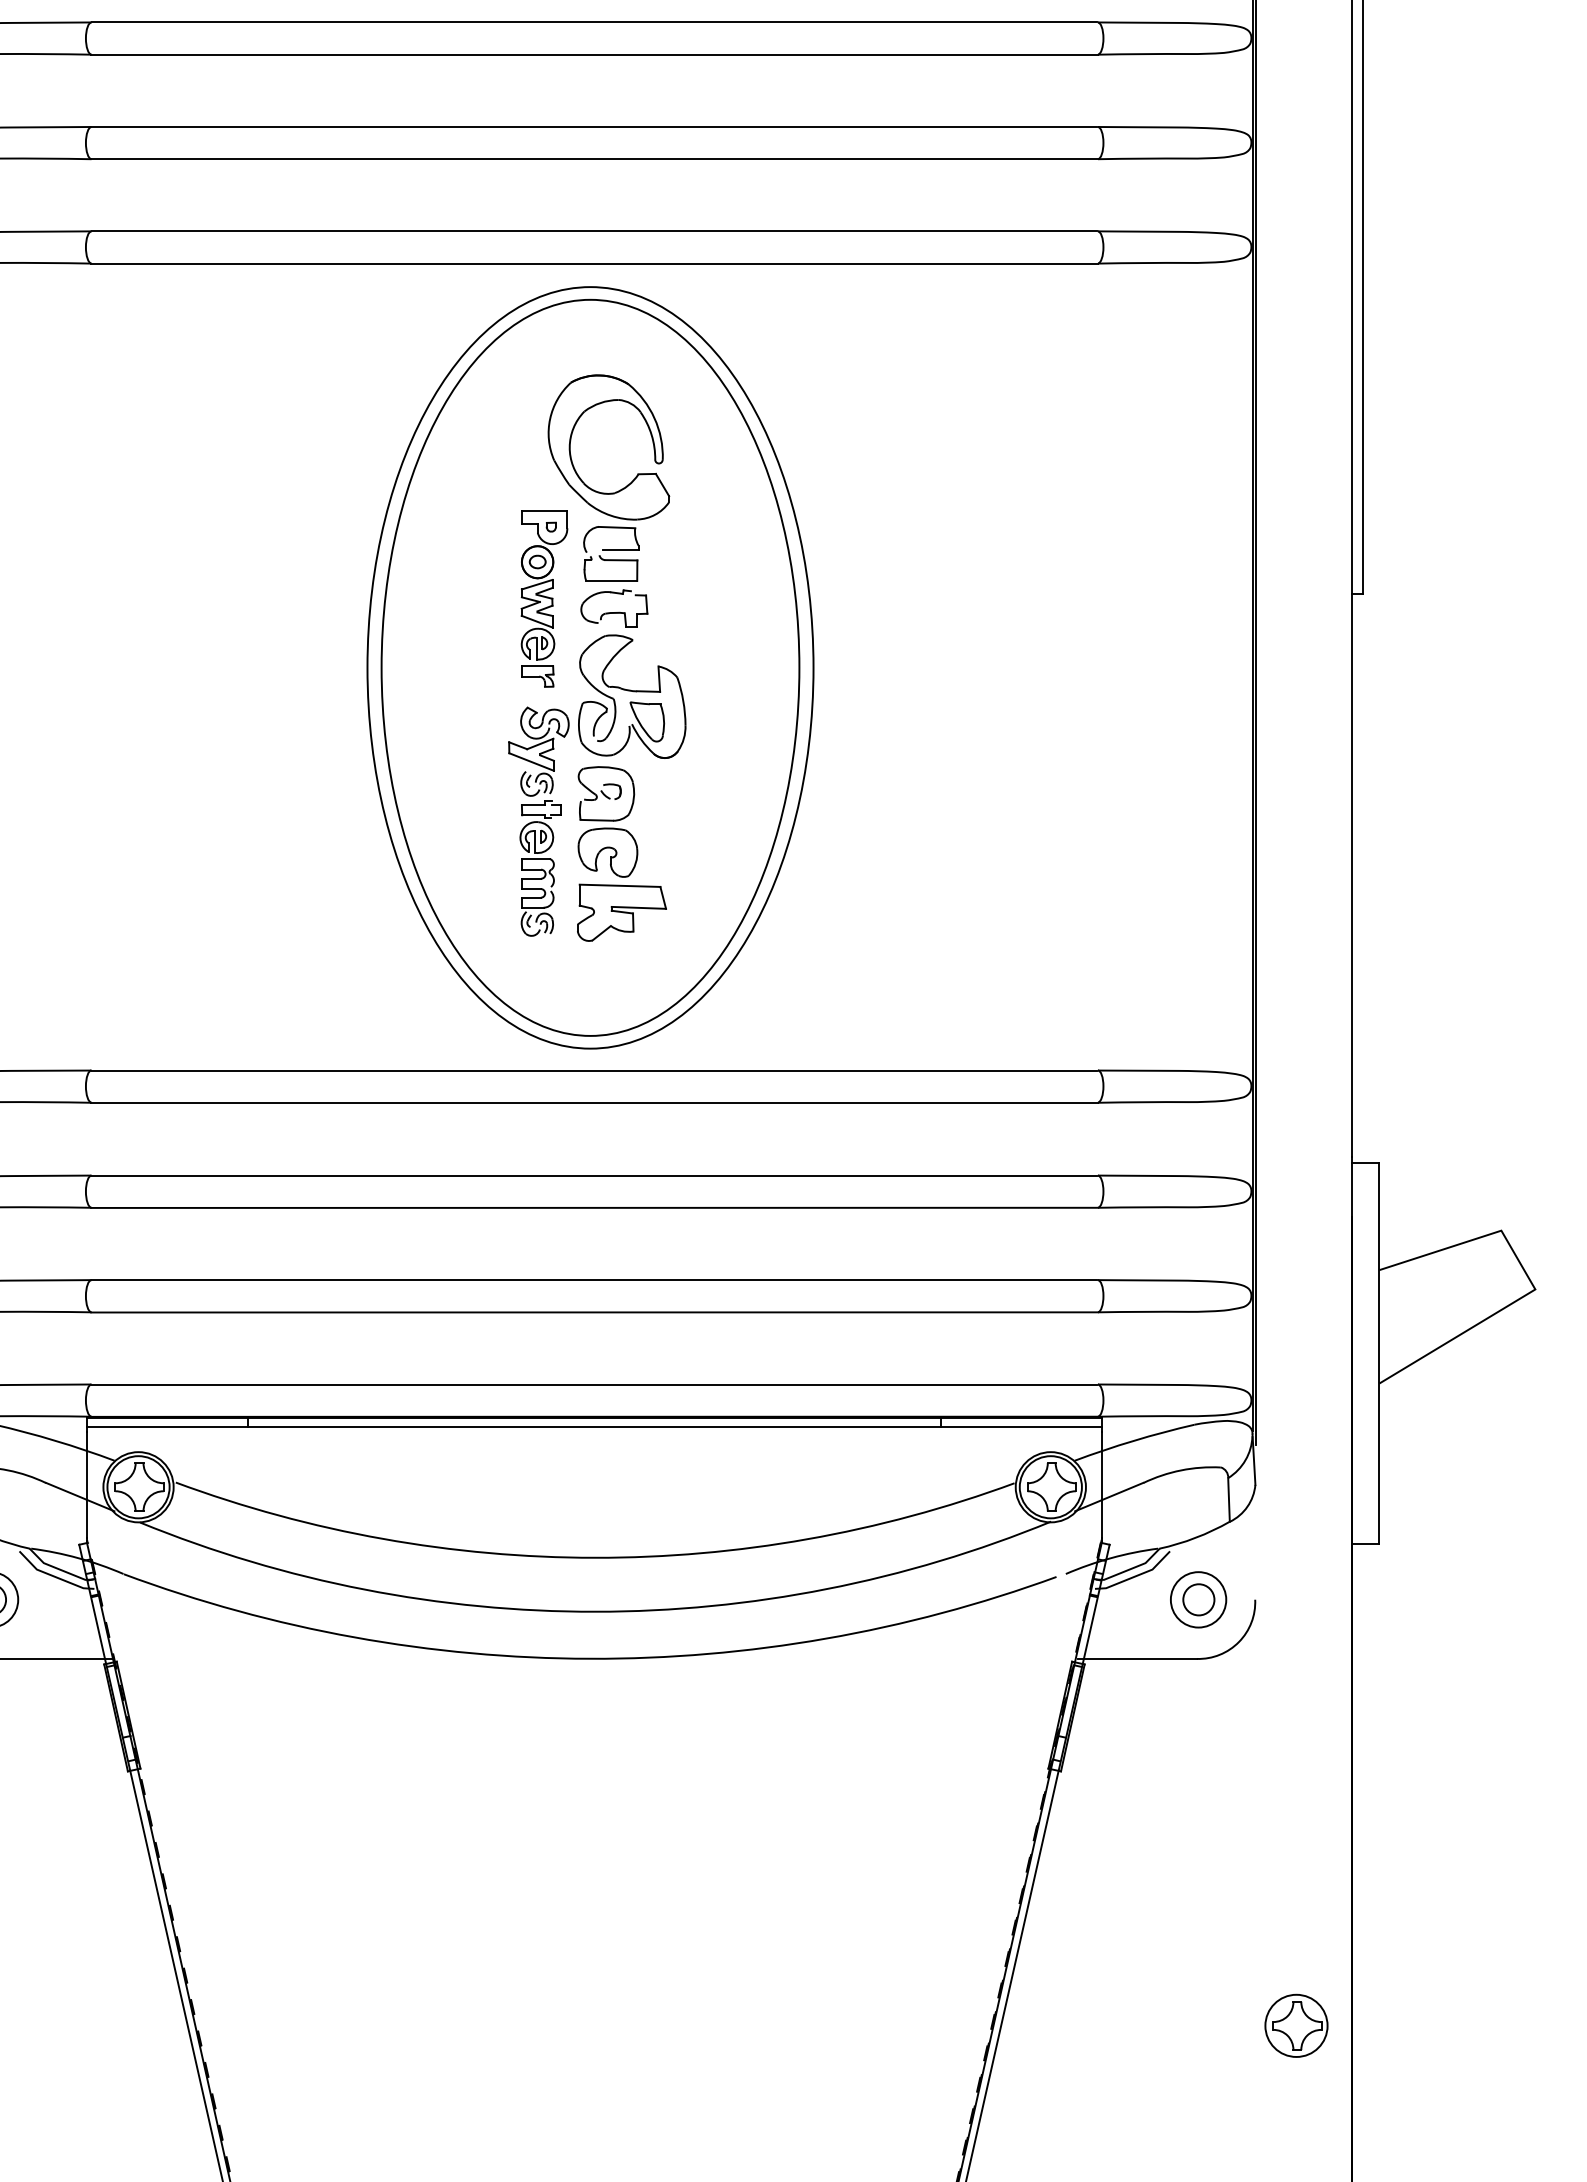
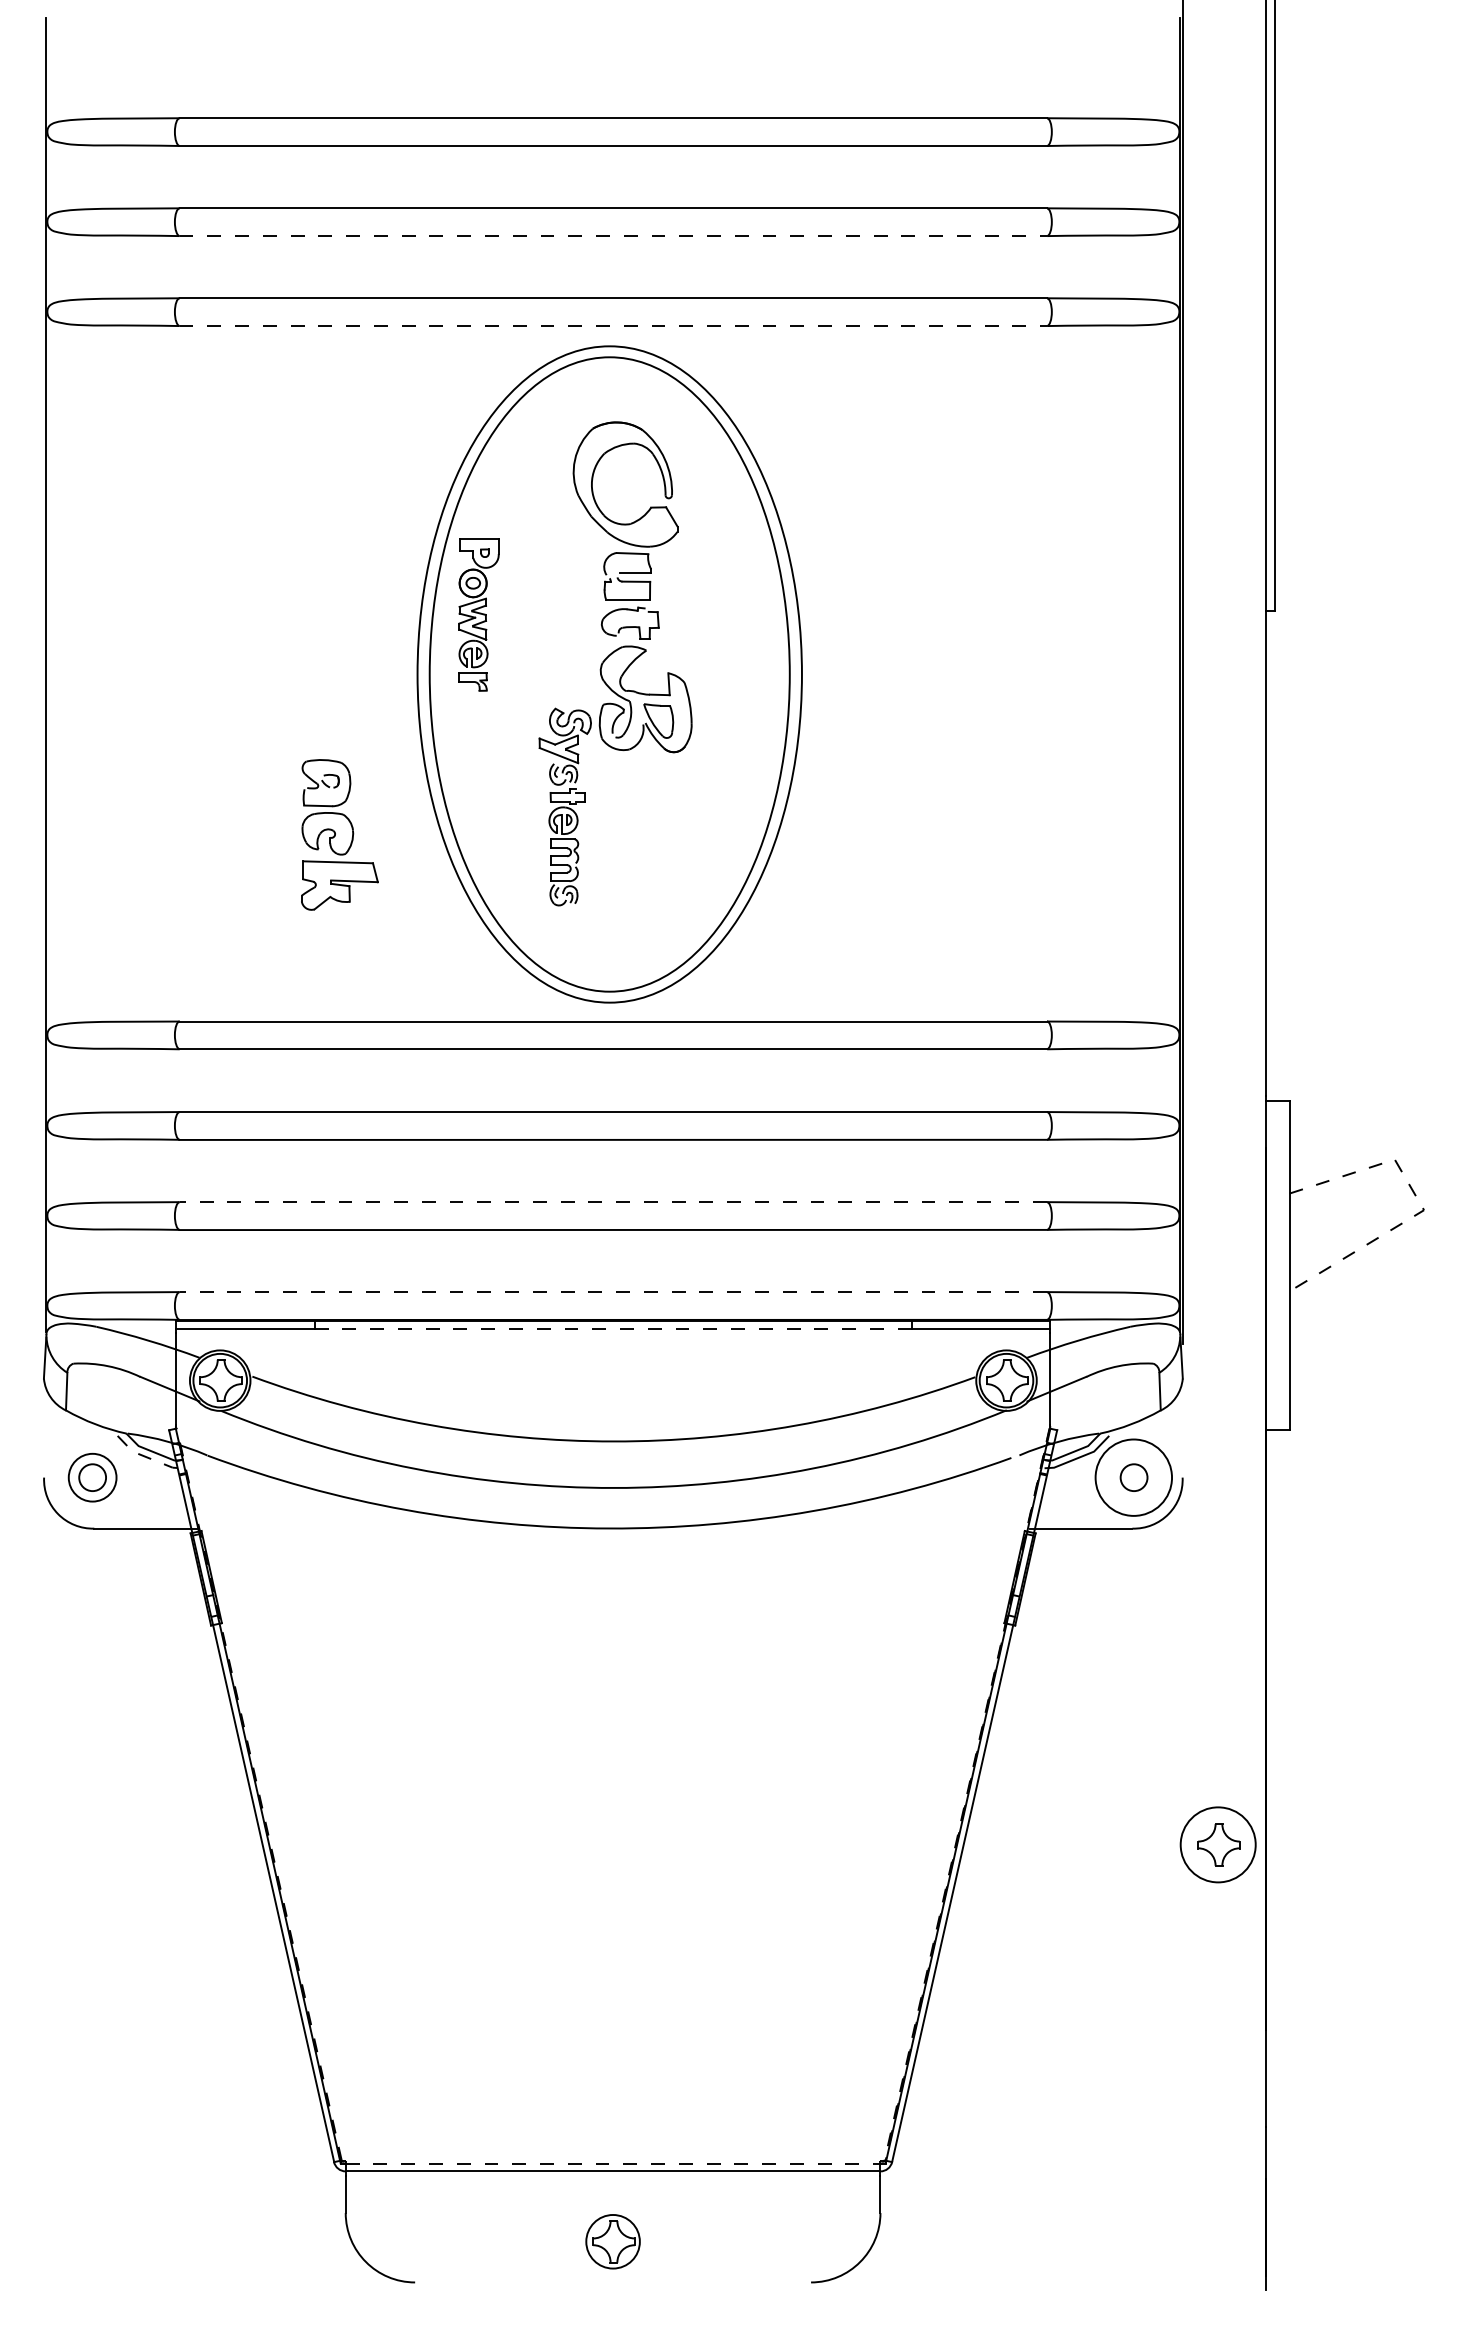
line: (594, 159) -> (613, 236), solid -> dashed
line: (594, 264) -> (613, 326), solid -> dashed
part: (543, 598) -> (478, 614), moved
part: (621, 853) -> (339, 834), moved
line: (593, 1280) -> (612, 1202), solid -> dashed
line: (1532, 1284) -> (1421, 1205), solid -> dashed
line: (593, 1384) -> (612, 1292), solid -> dashed
line: (594, 1426) -> (613, 1328), solid -> dashed
line: (54, 1576) -> (147, 1457), solid -> dashed
circle: (1198, 1599) -> (1133, 1477), size x1.6
circle: (1296, 2025) -> (1218, 1844), size x1.4

